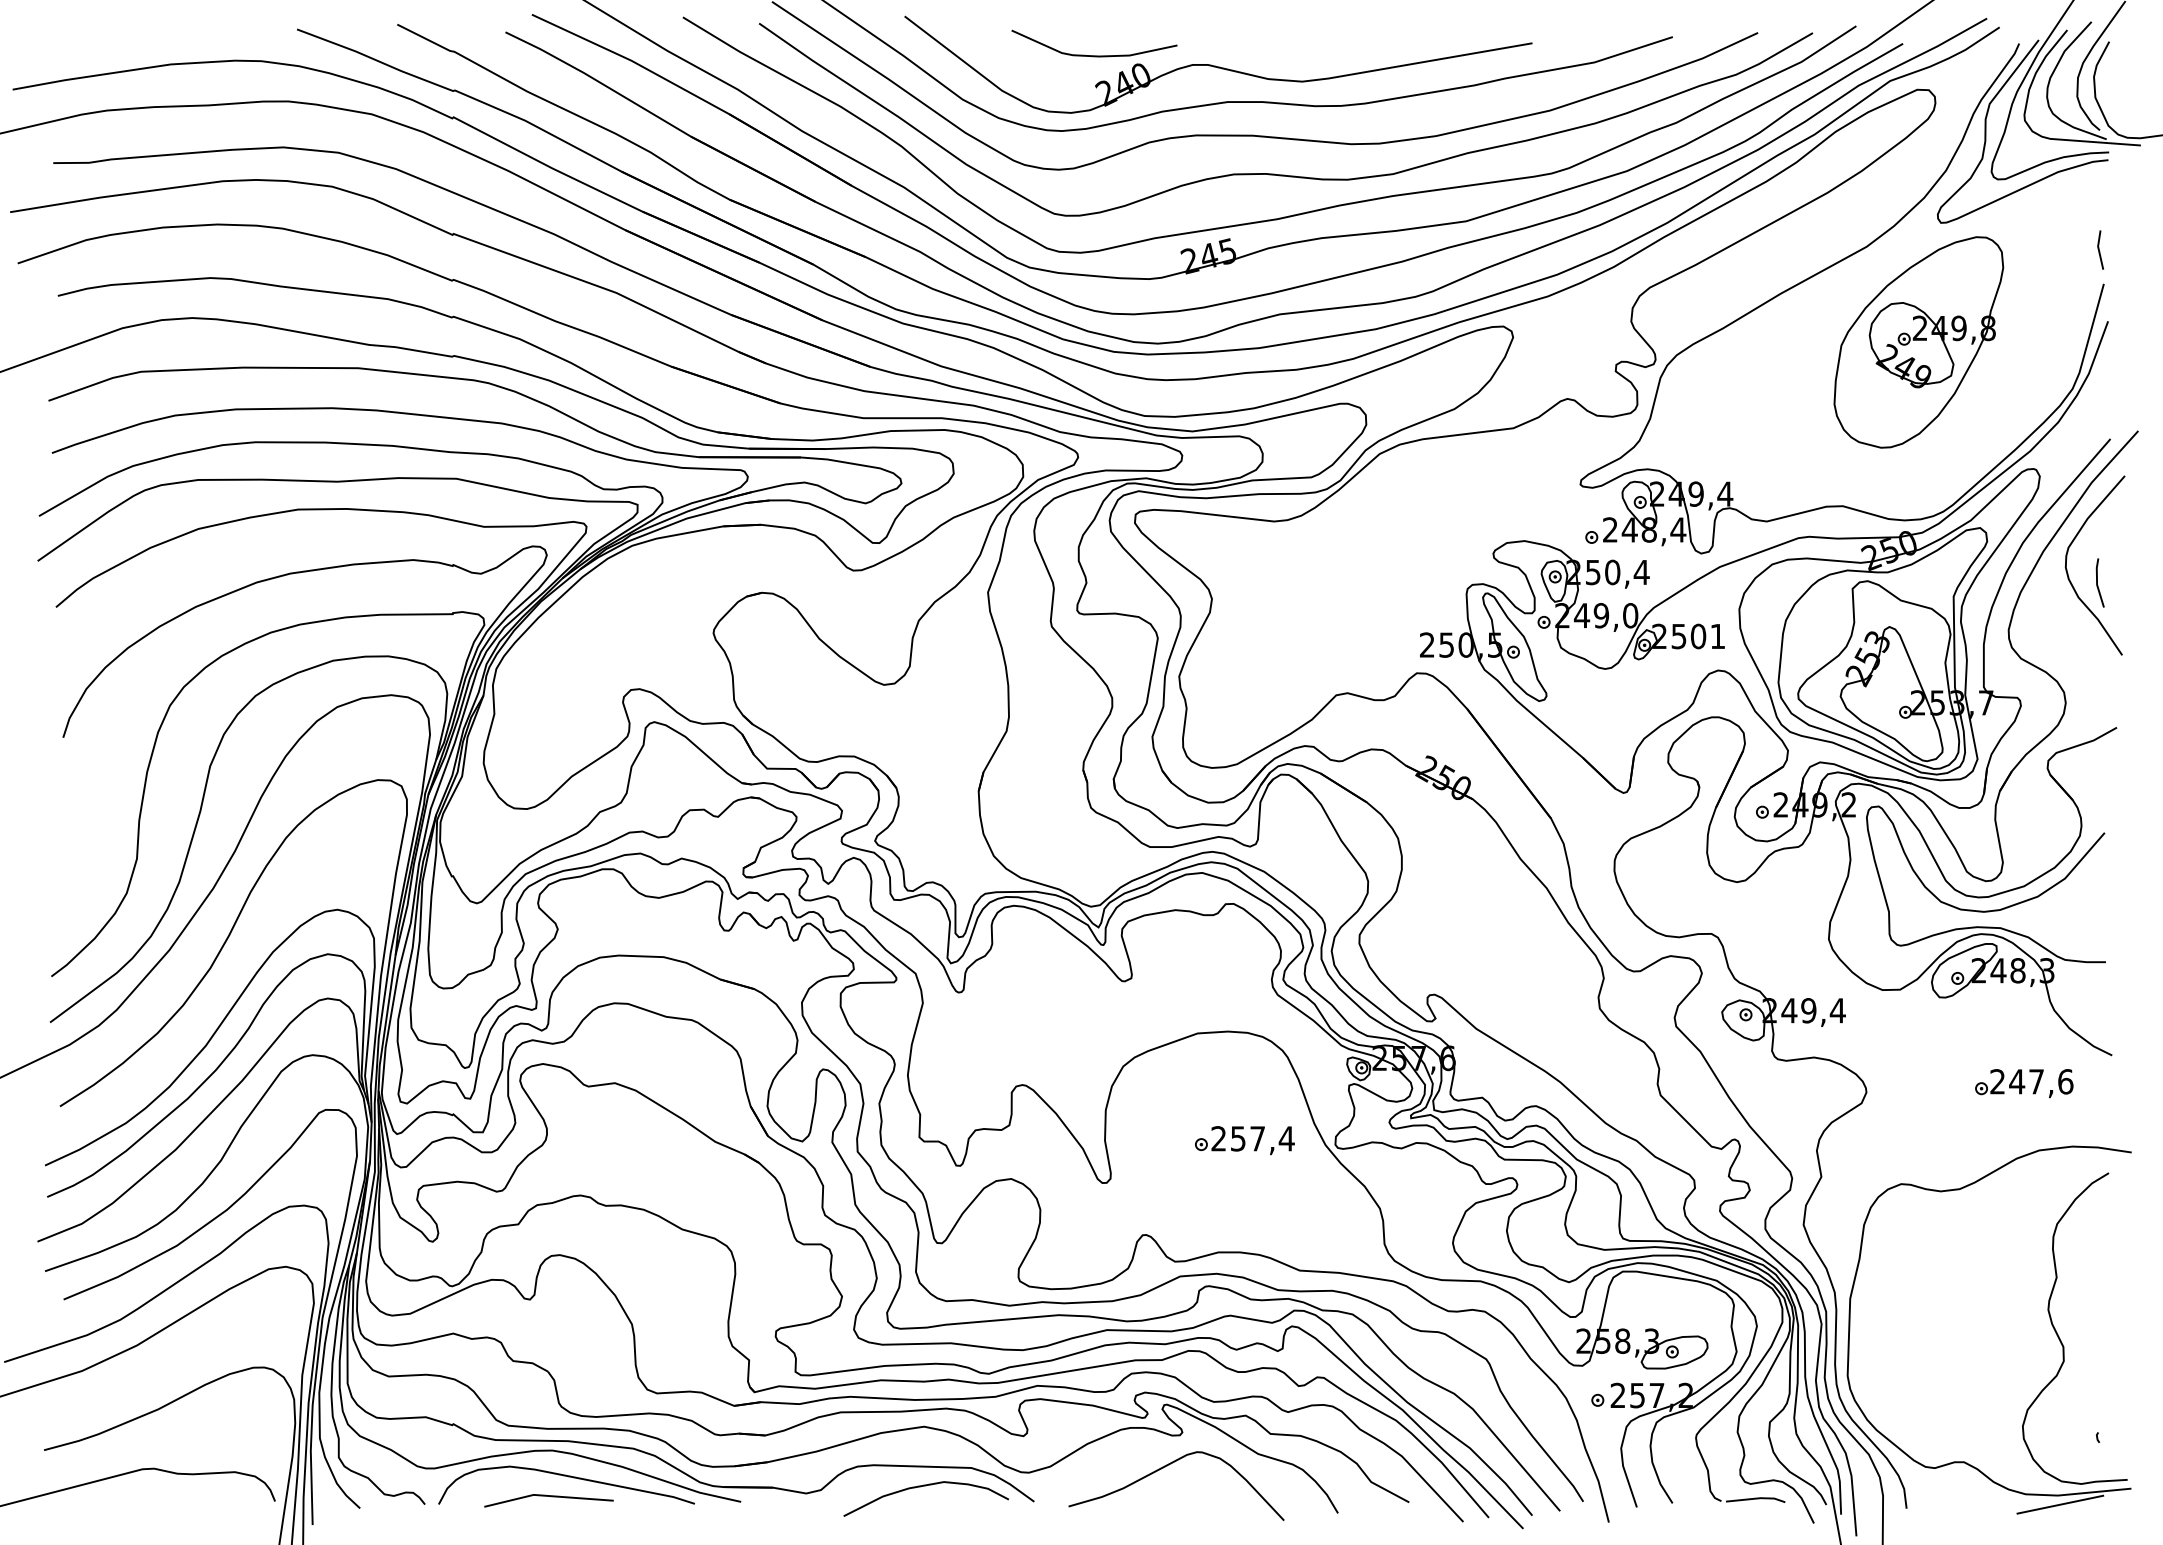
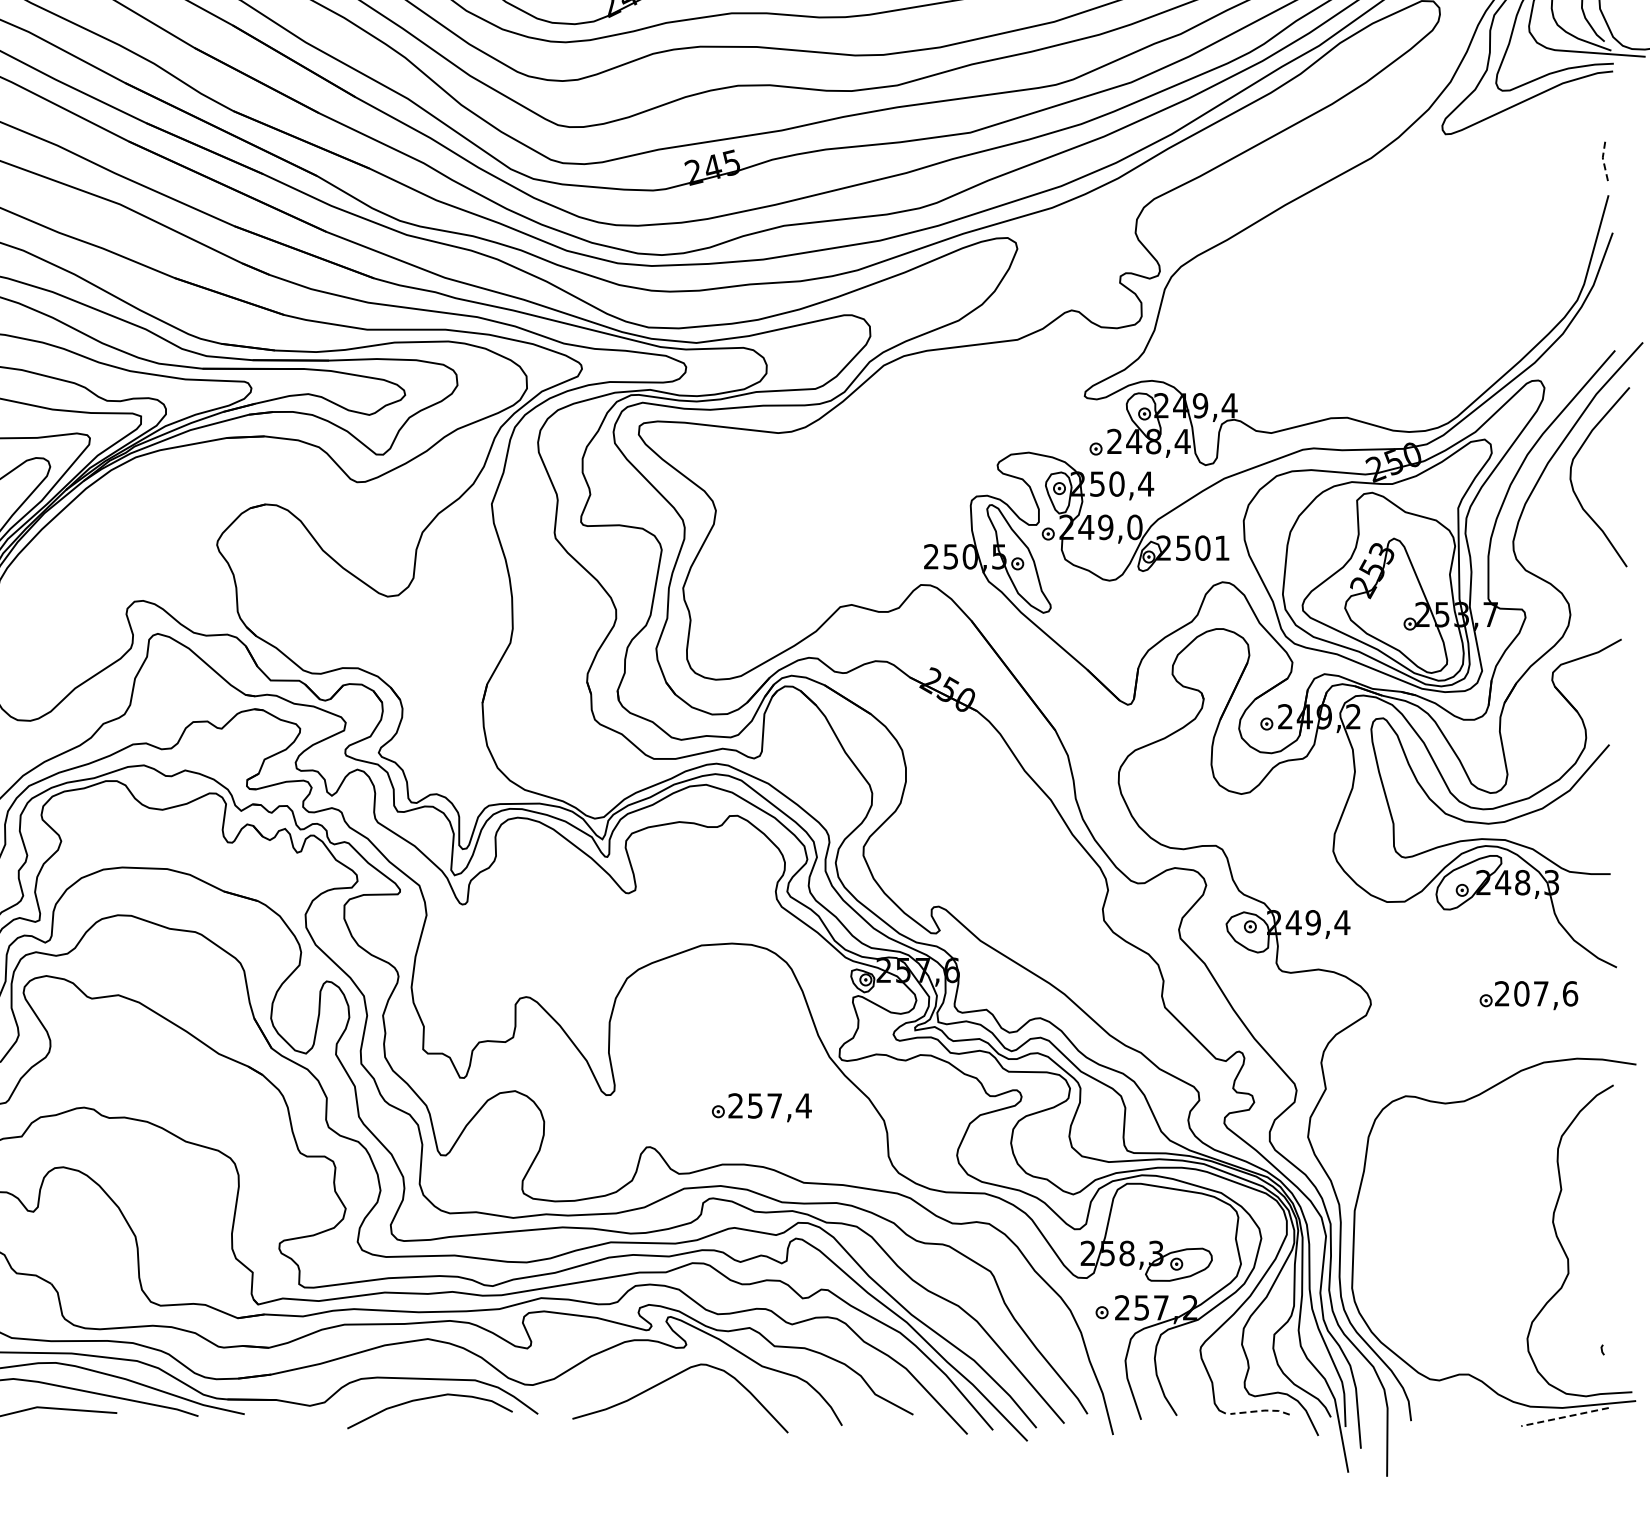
line: (2098, 249) -> (1603, 160), solid -> dashed
part: (1918, 342) -> (1423, 253), removed
line: (2097, 582) -> (1602, 494), removed
text: (2017, 1081) -> (1522, 993), 247,6 -> 207,6
part: (1244, 1140) -> (761, 1107), moved
line: (1756, 1498) -> (1260, 1410), solid -> dashed
line: (2060, 1504) -> (1565, 1416), solid -> dashed

